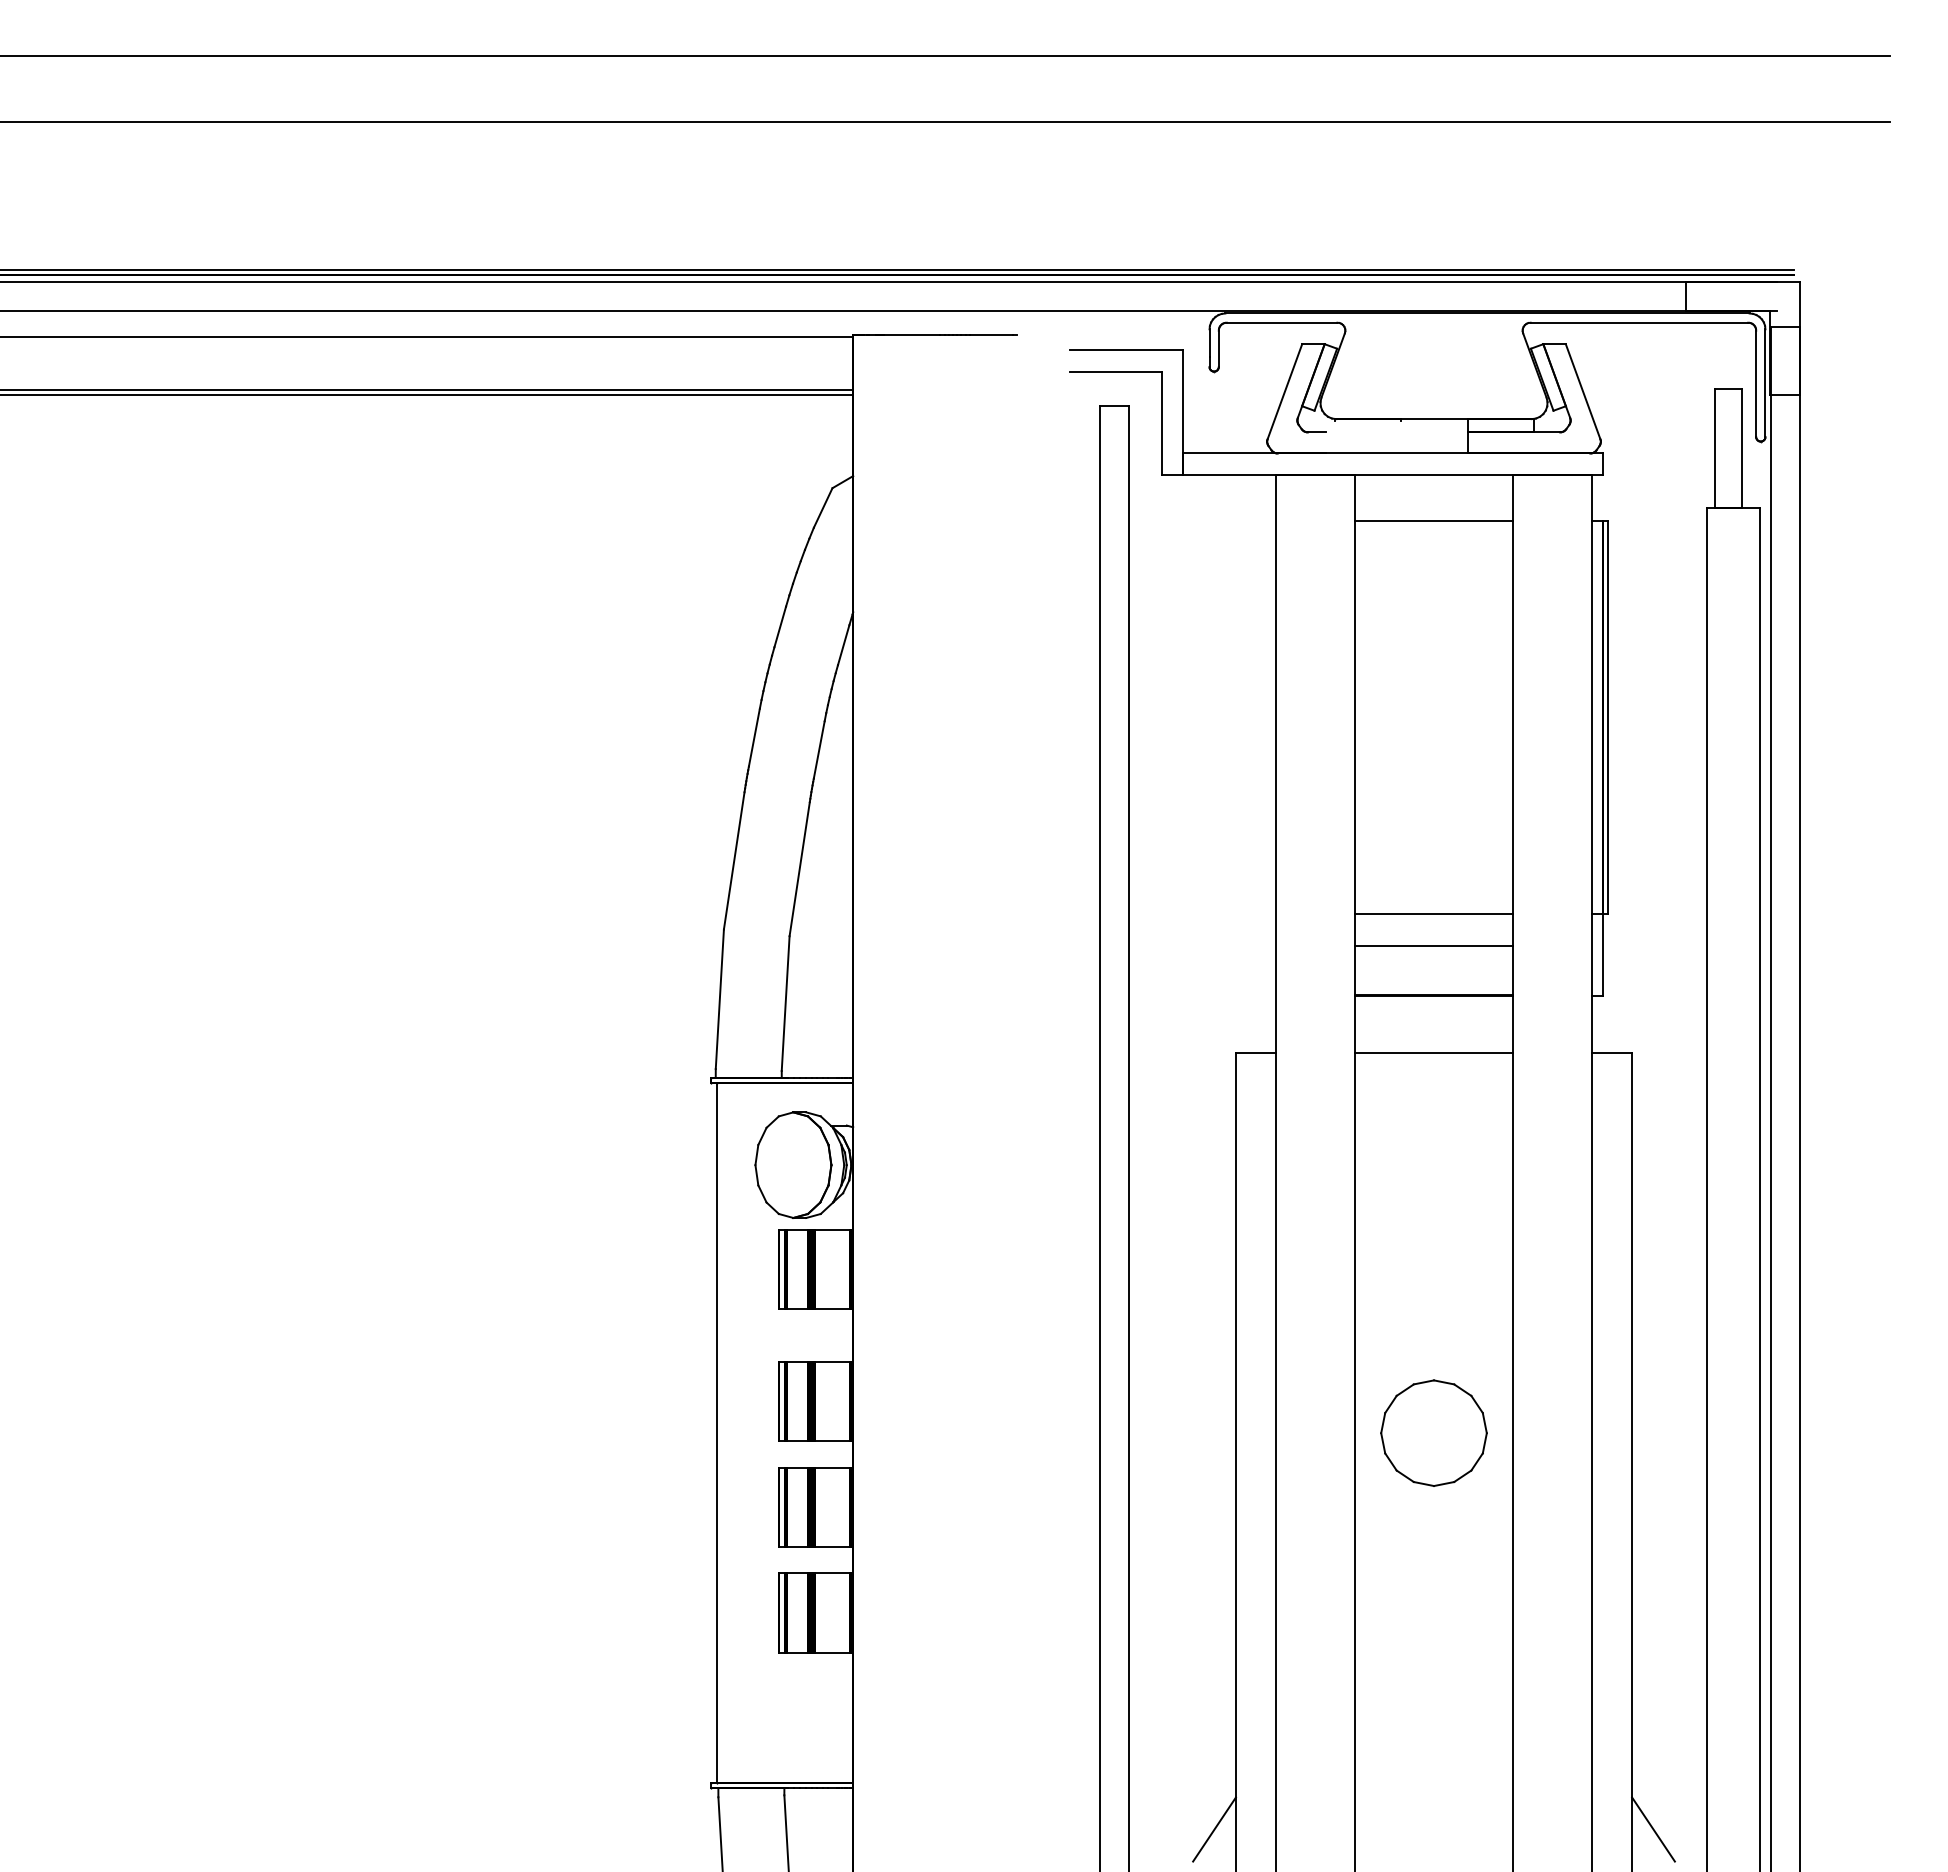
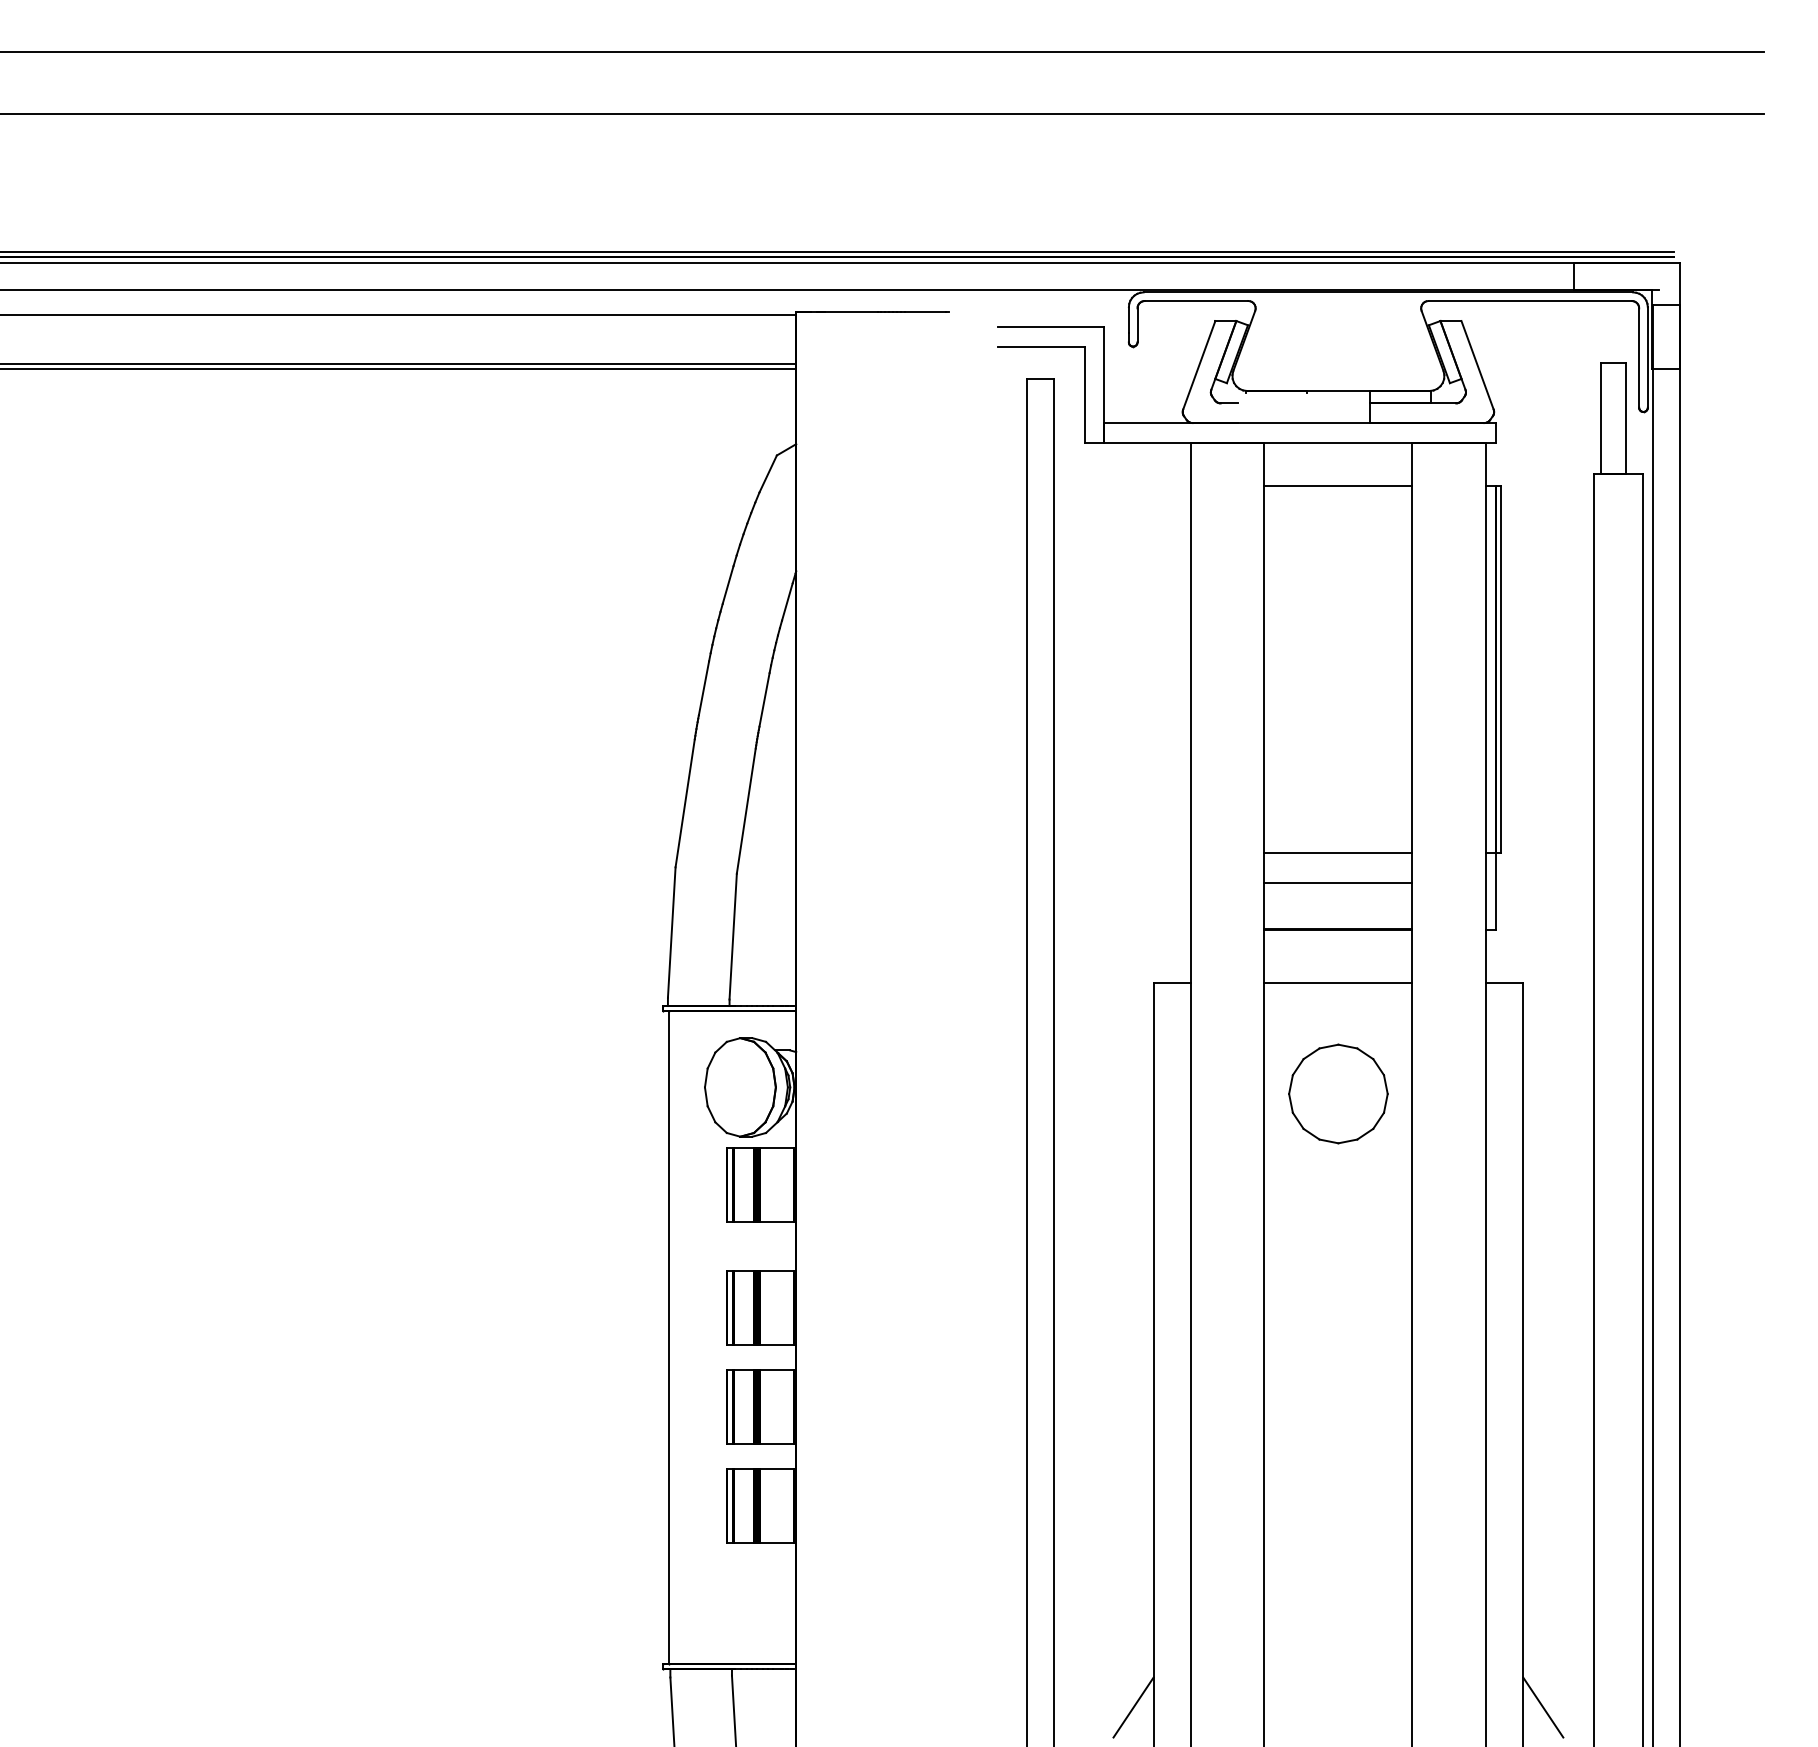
part: (1433, 1432) -> (1337, 1093), moved

